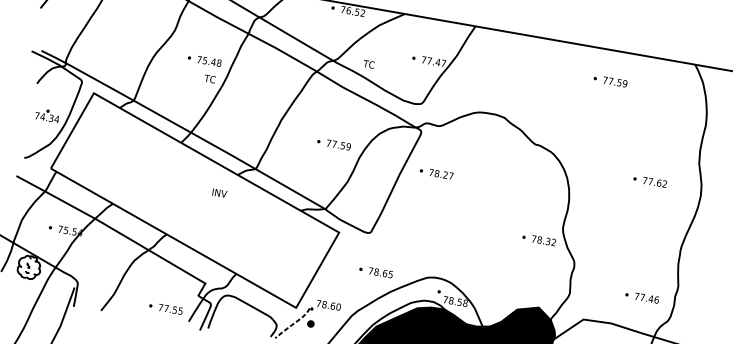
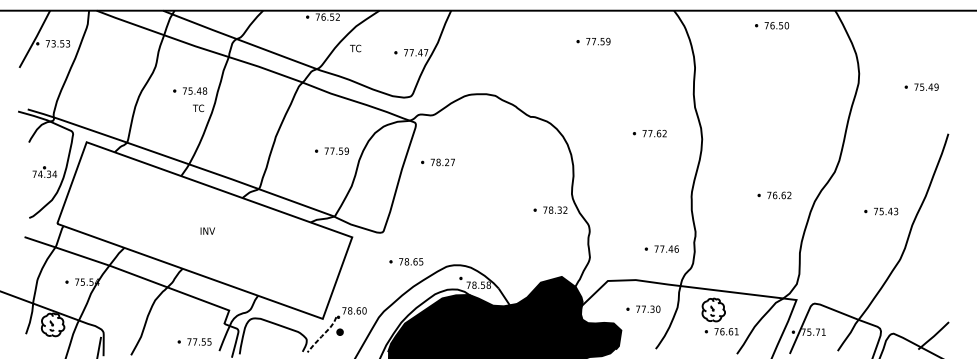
text: (368, 64) -> (355, 48), moved
text: (219, 192) -> (207, 230), moved
part: (376, 271) -> (406, 261), moved

